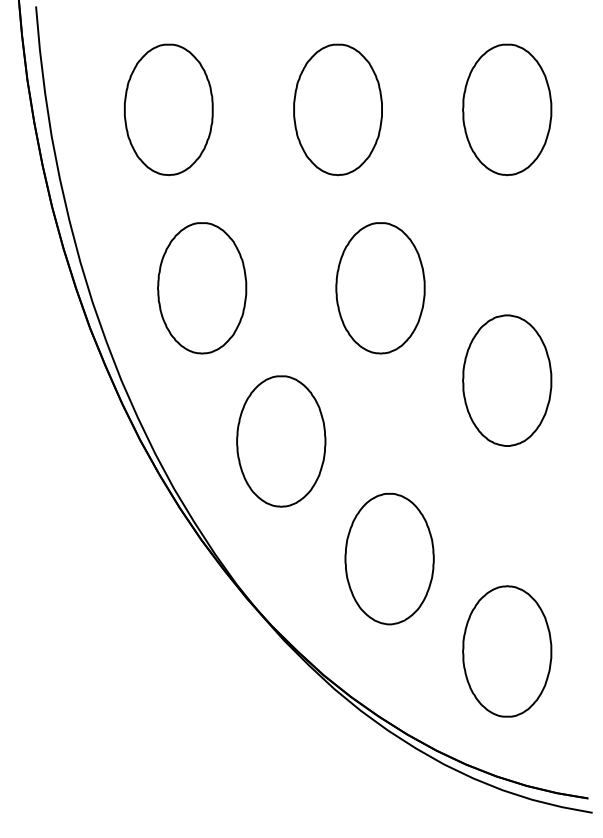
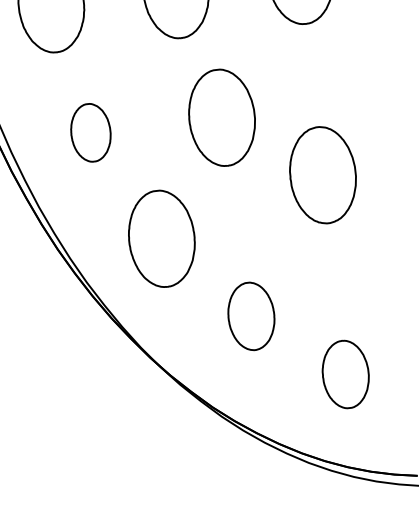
part: (202, 288) -> (91, 132), size x0.6
part: (389, 559) -> (251, 316), size x0.7
part: (507, 651) -> (345, 374), size x0.7

